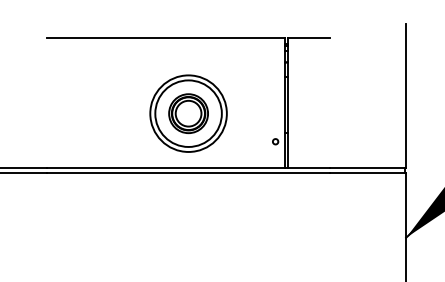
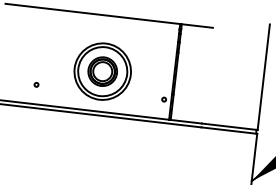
circle: (101, 141) -> (36, 84), added

